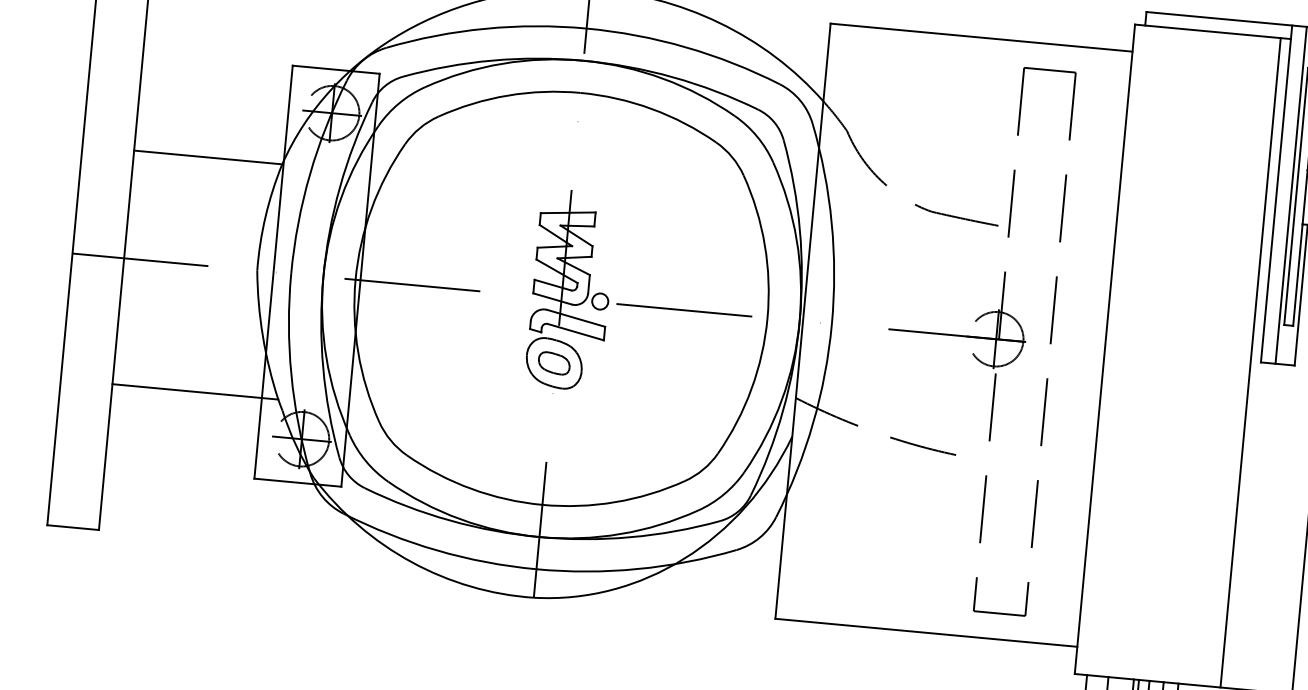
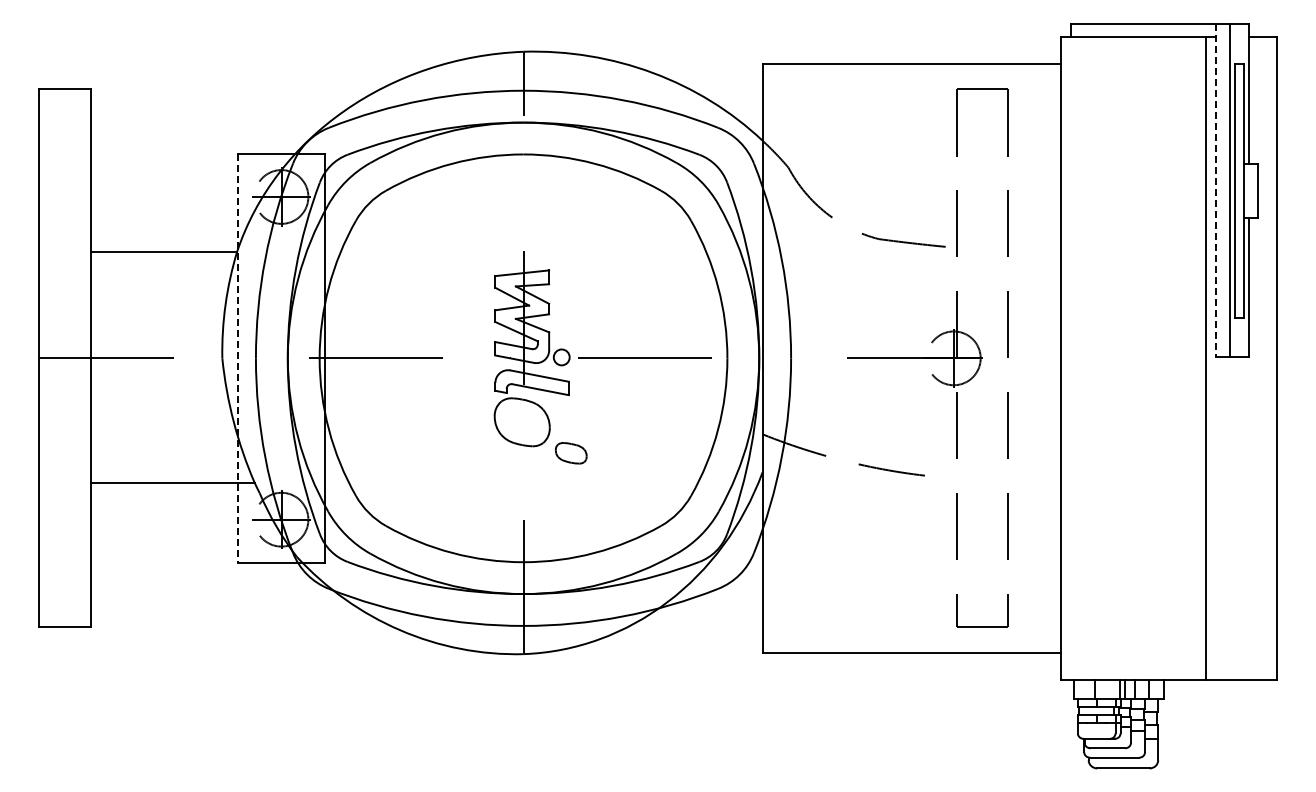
line: (1276, 194) -> (1215, 190), solid -> dashed
line: (273, 272) -> (238, 358), solid -> dashed
part: (553, 363) -> (570, 453), moved

